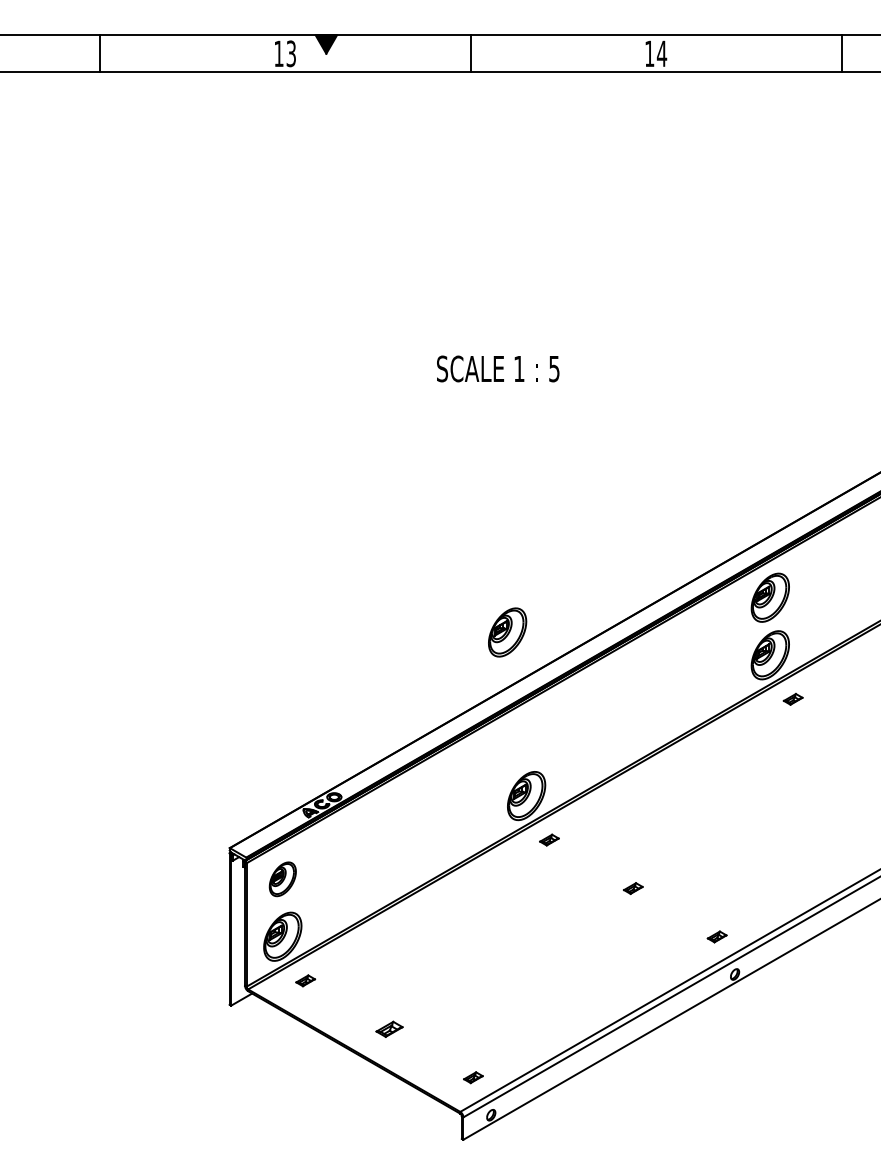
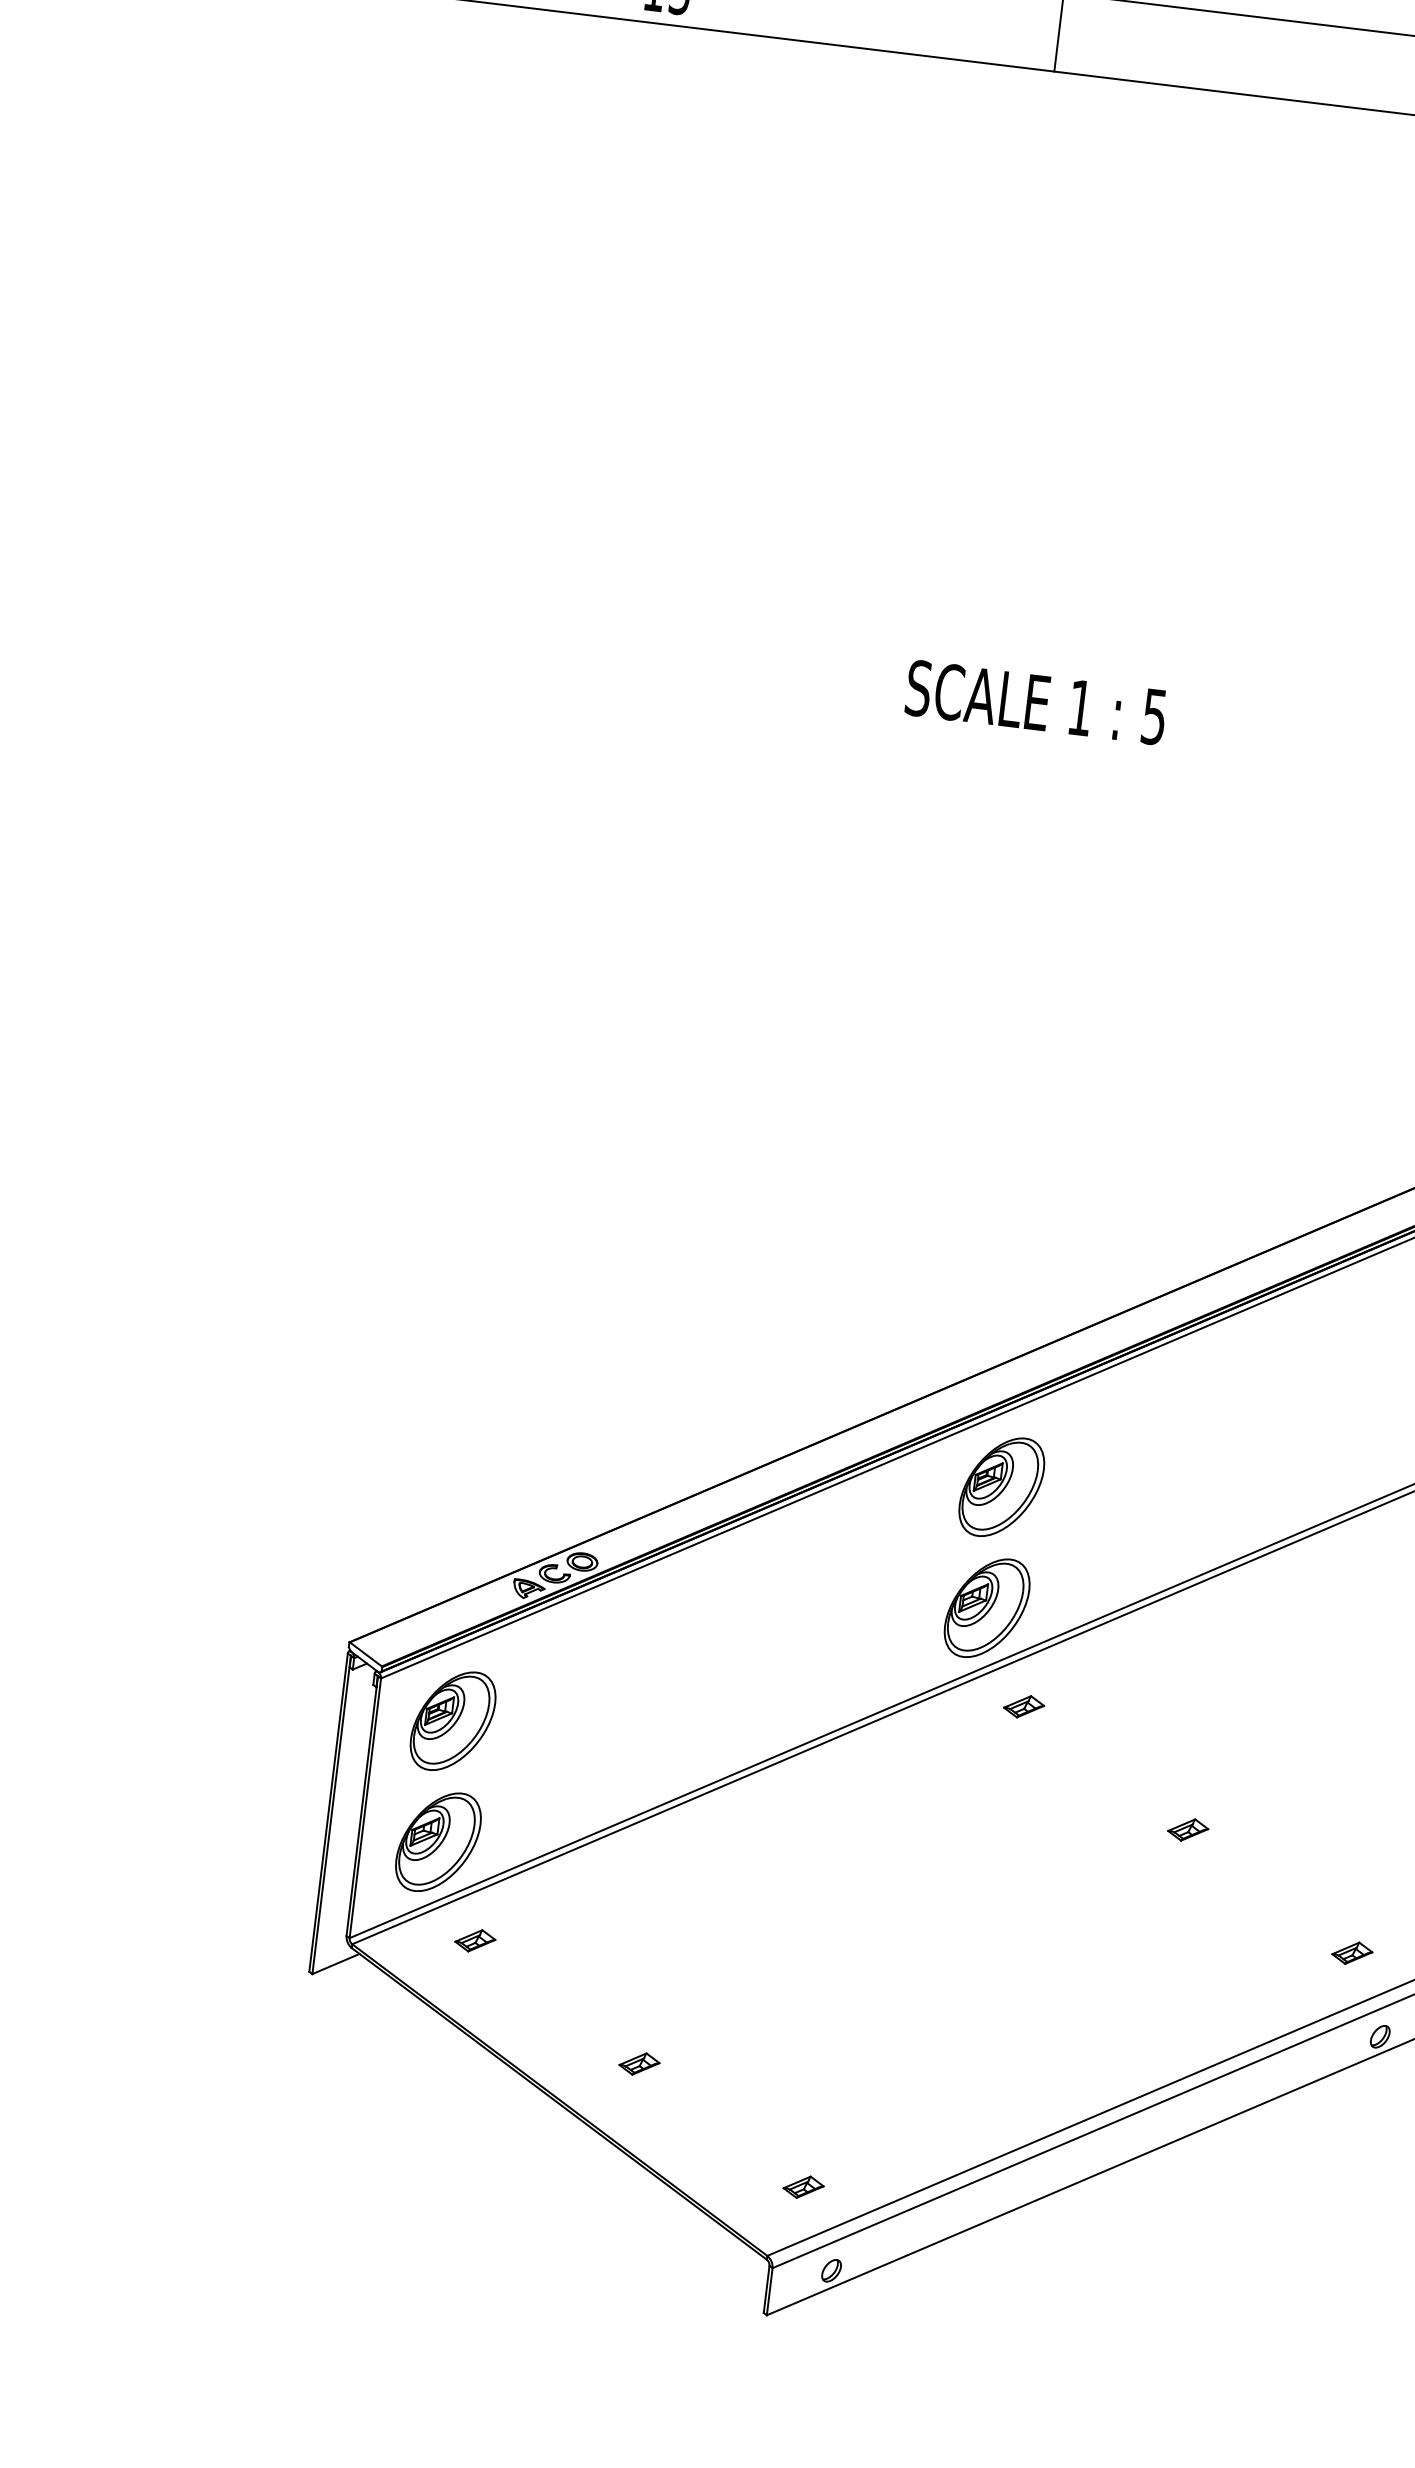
part: (507, 632) -> (1001, 1487), moved
part: (282, 879) -> (452, 1721), size x1.43
part: (389, 1028) -> (639, 2062), size x0.71

